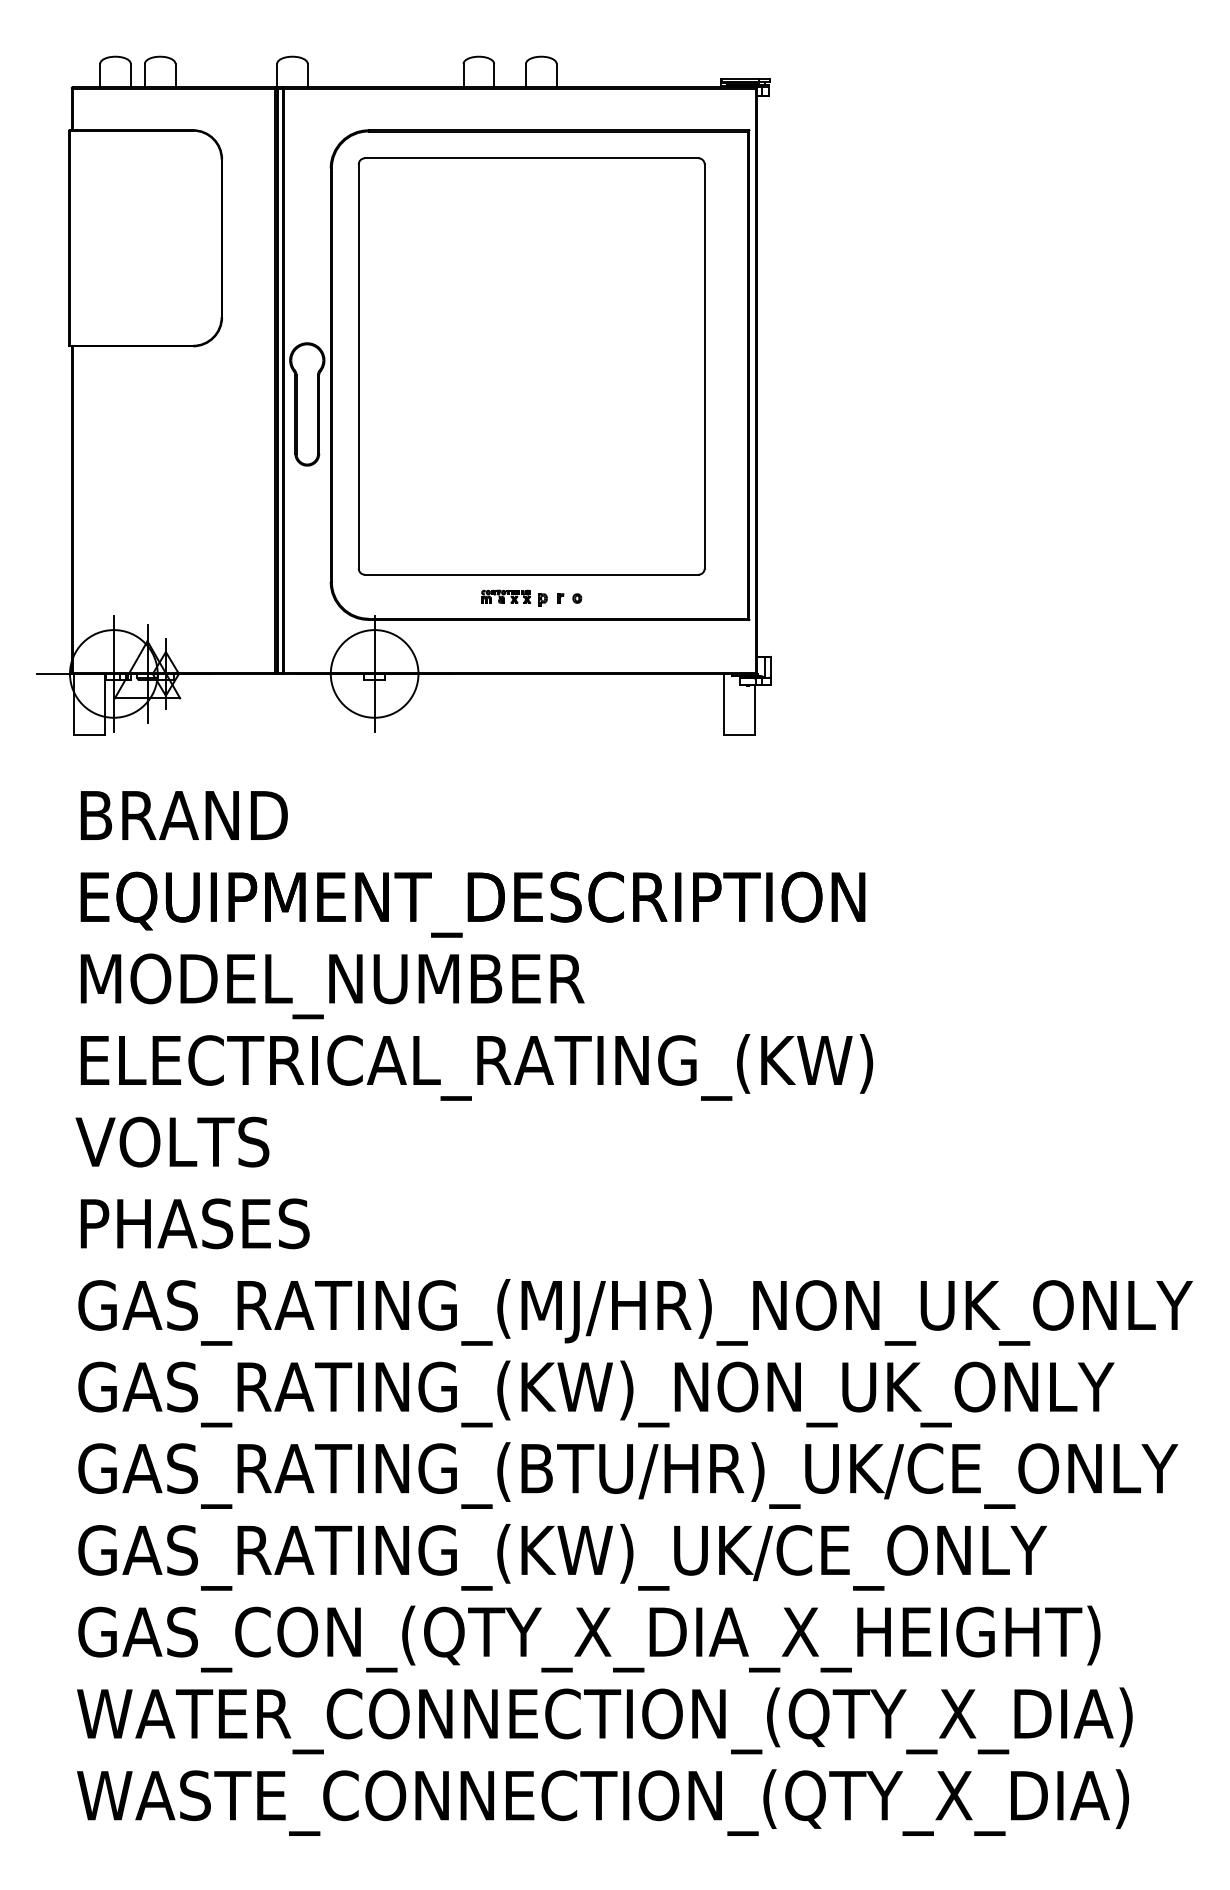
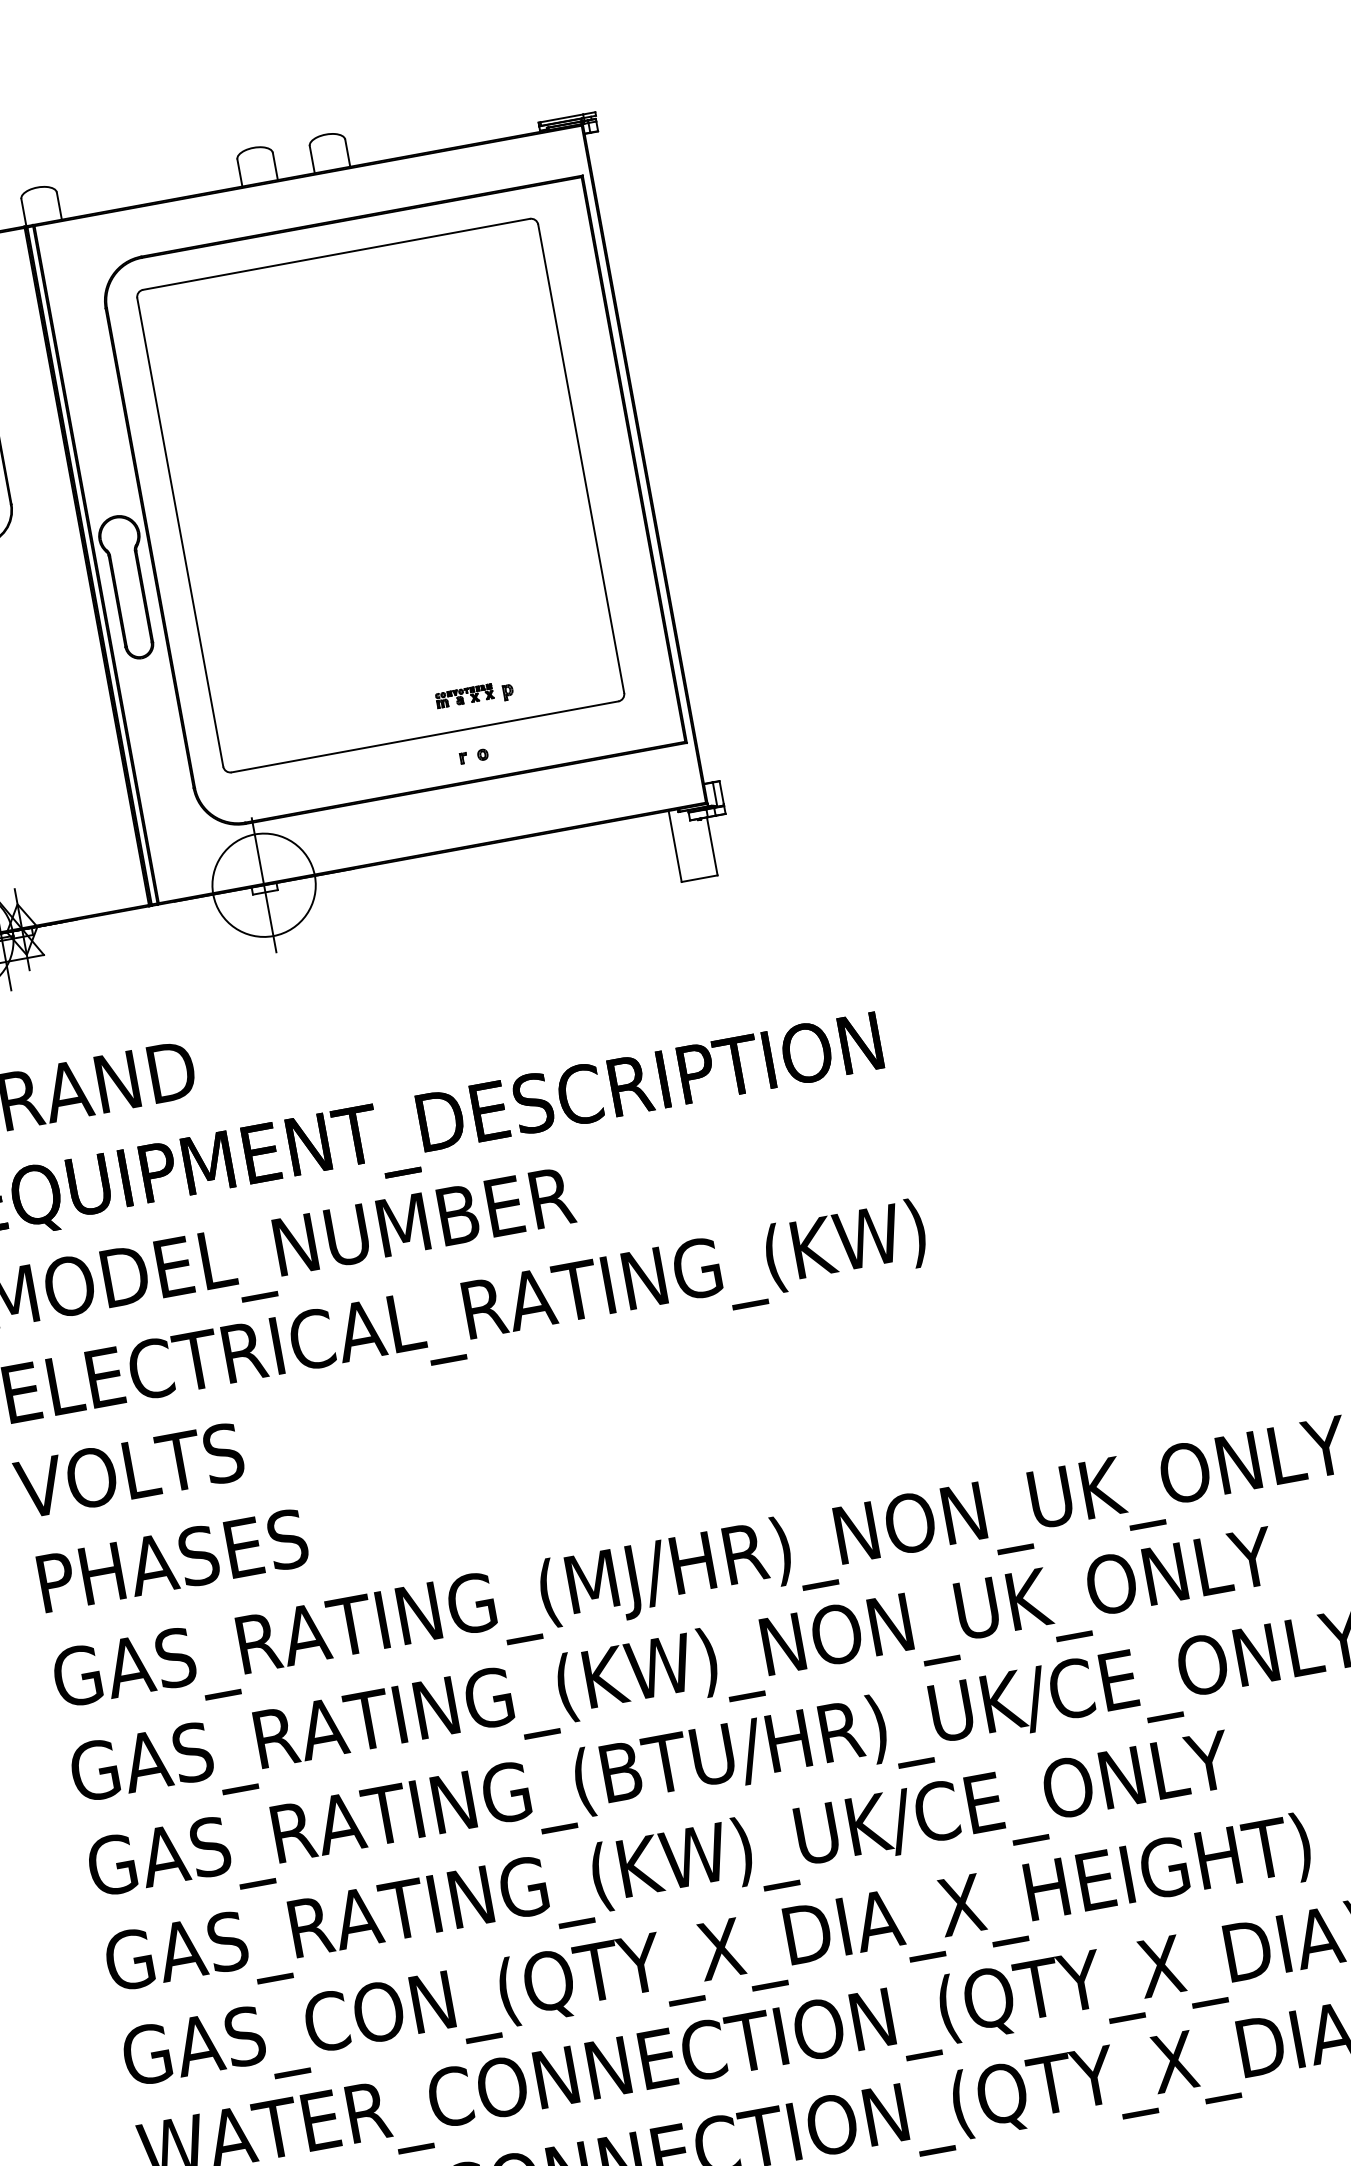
part: (514, 597) -> (474, 695), moved

